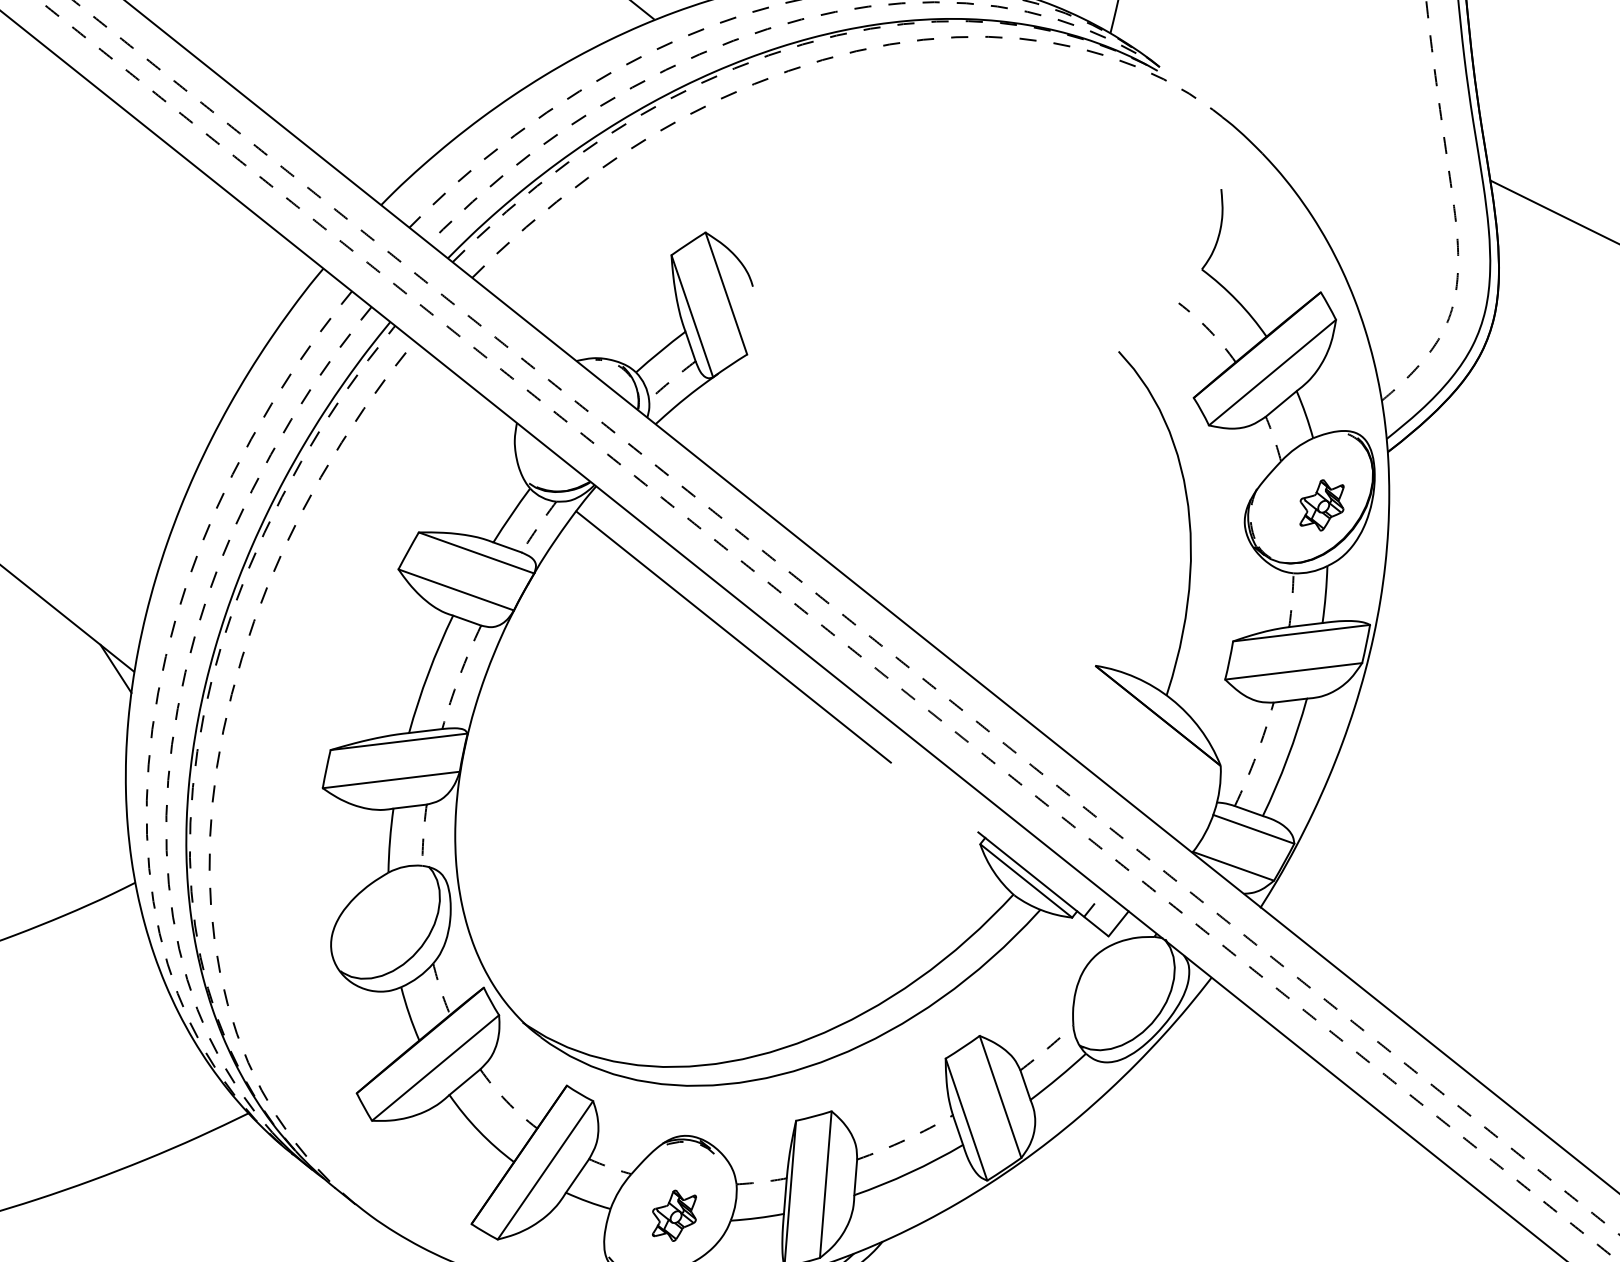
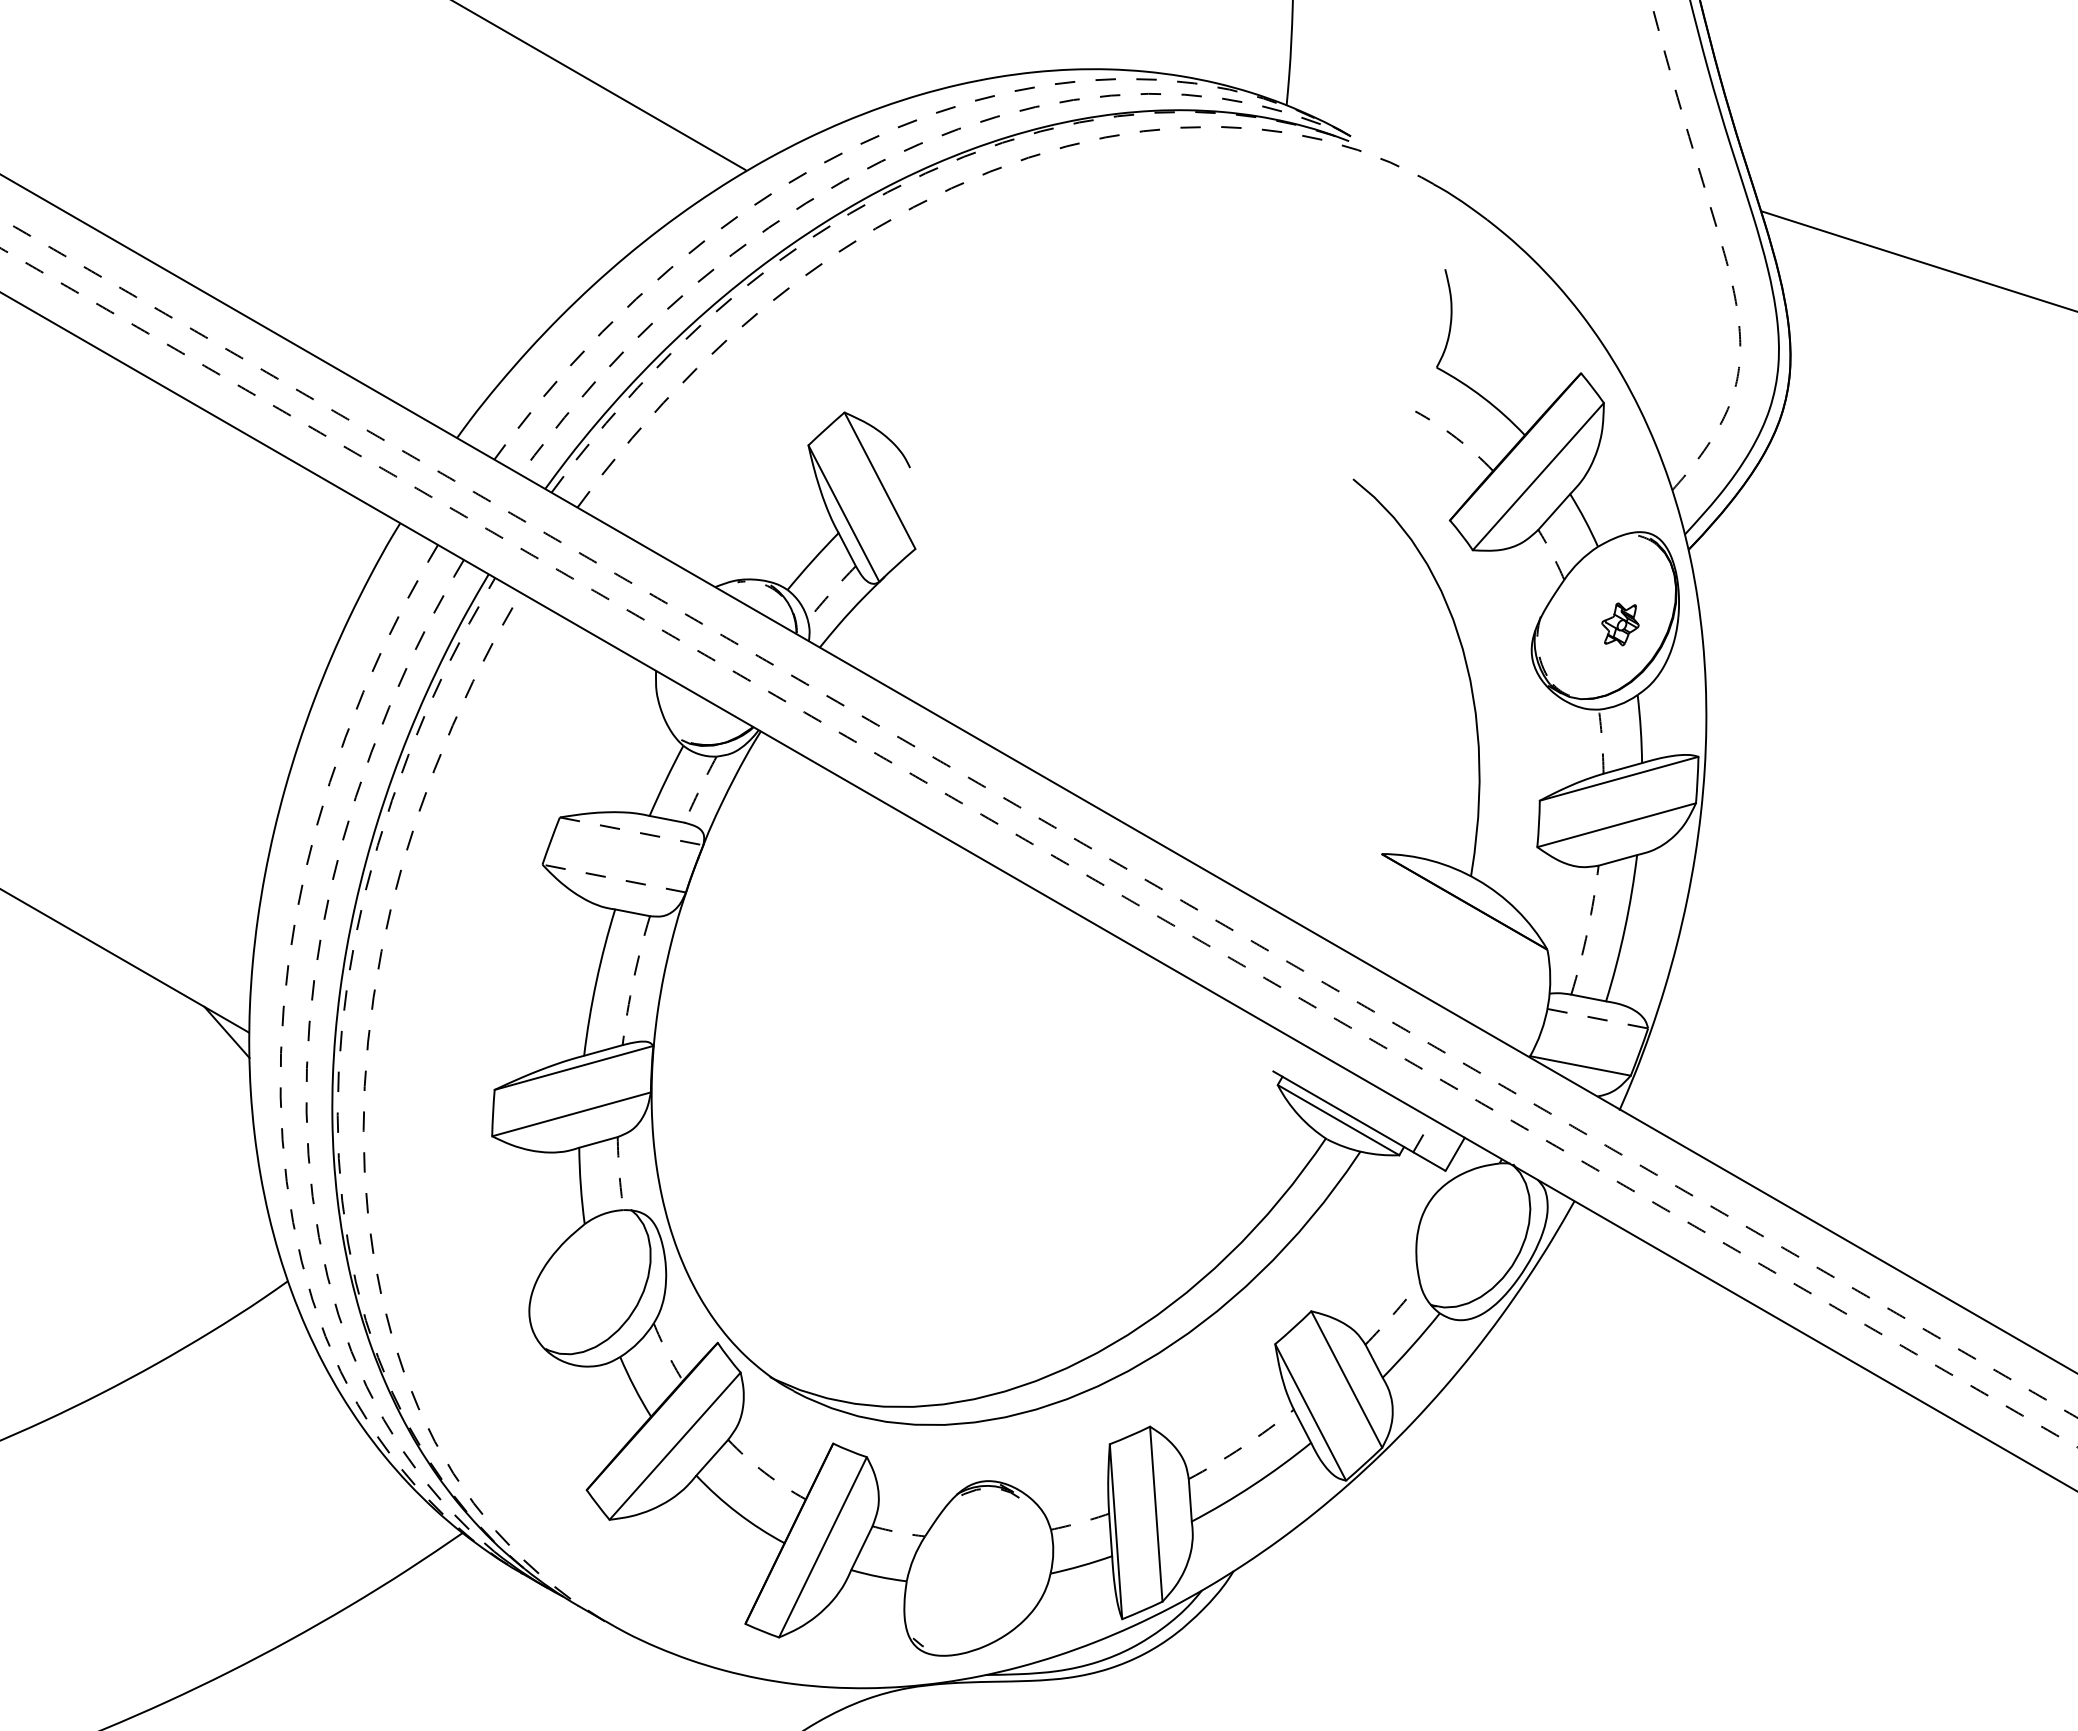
part: (1322, 505) -> (1620, 624), size x0.7
line: (477, 553) -> (632, 831), solid -> dashed
line: (455, 589) -> (613, 878), solid -> dashed
line: (733, 636) -> (949, 884), removed
line: (1254, 829) -> (1598, 1018), solid -> dashed
part: (674, 1215) -> (983, 1577), removed

